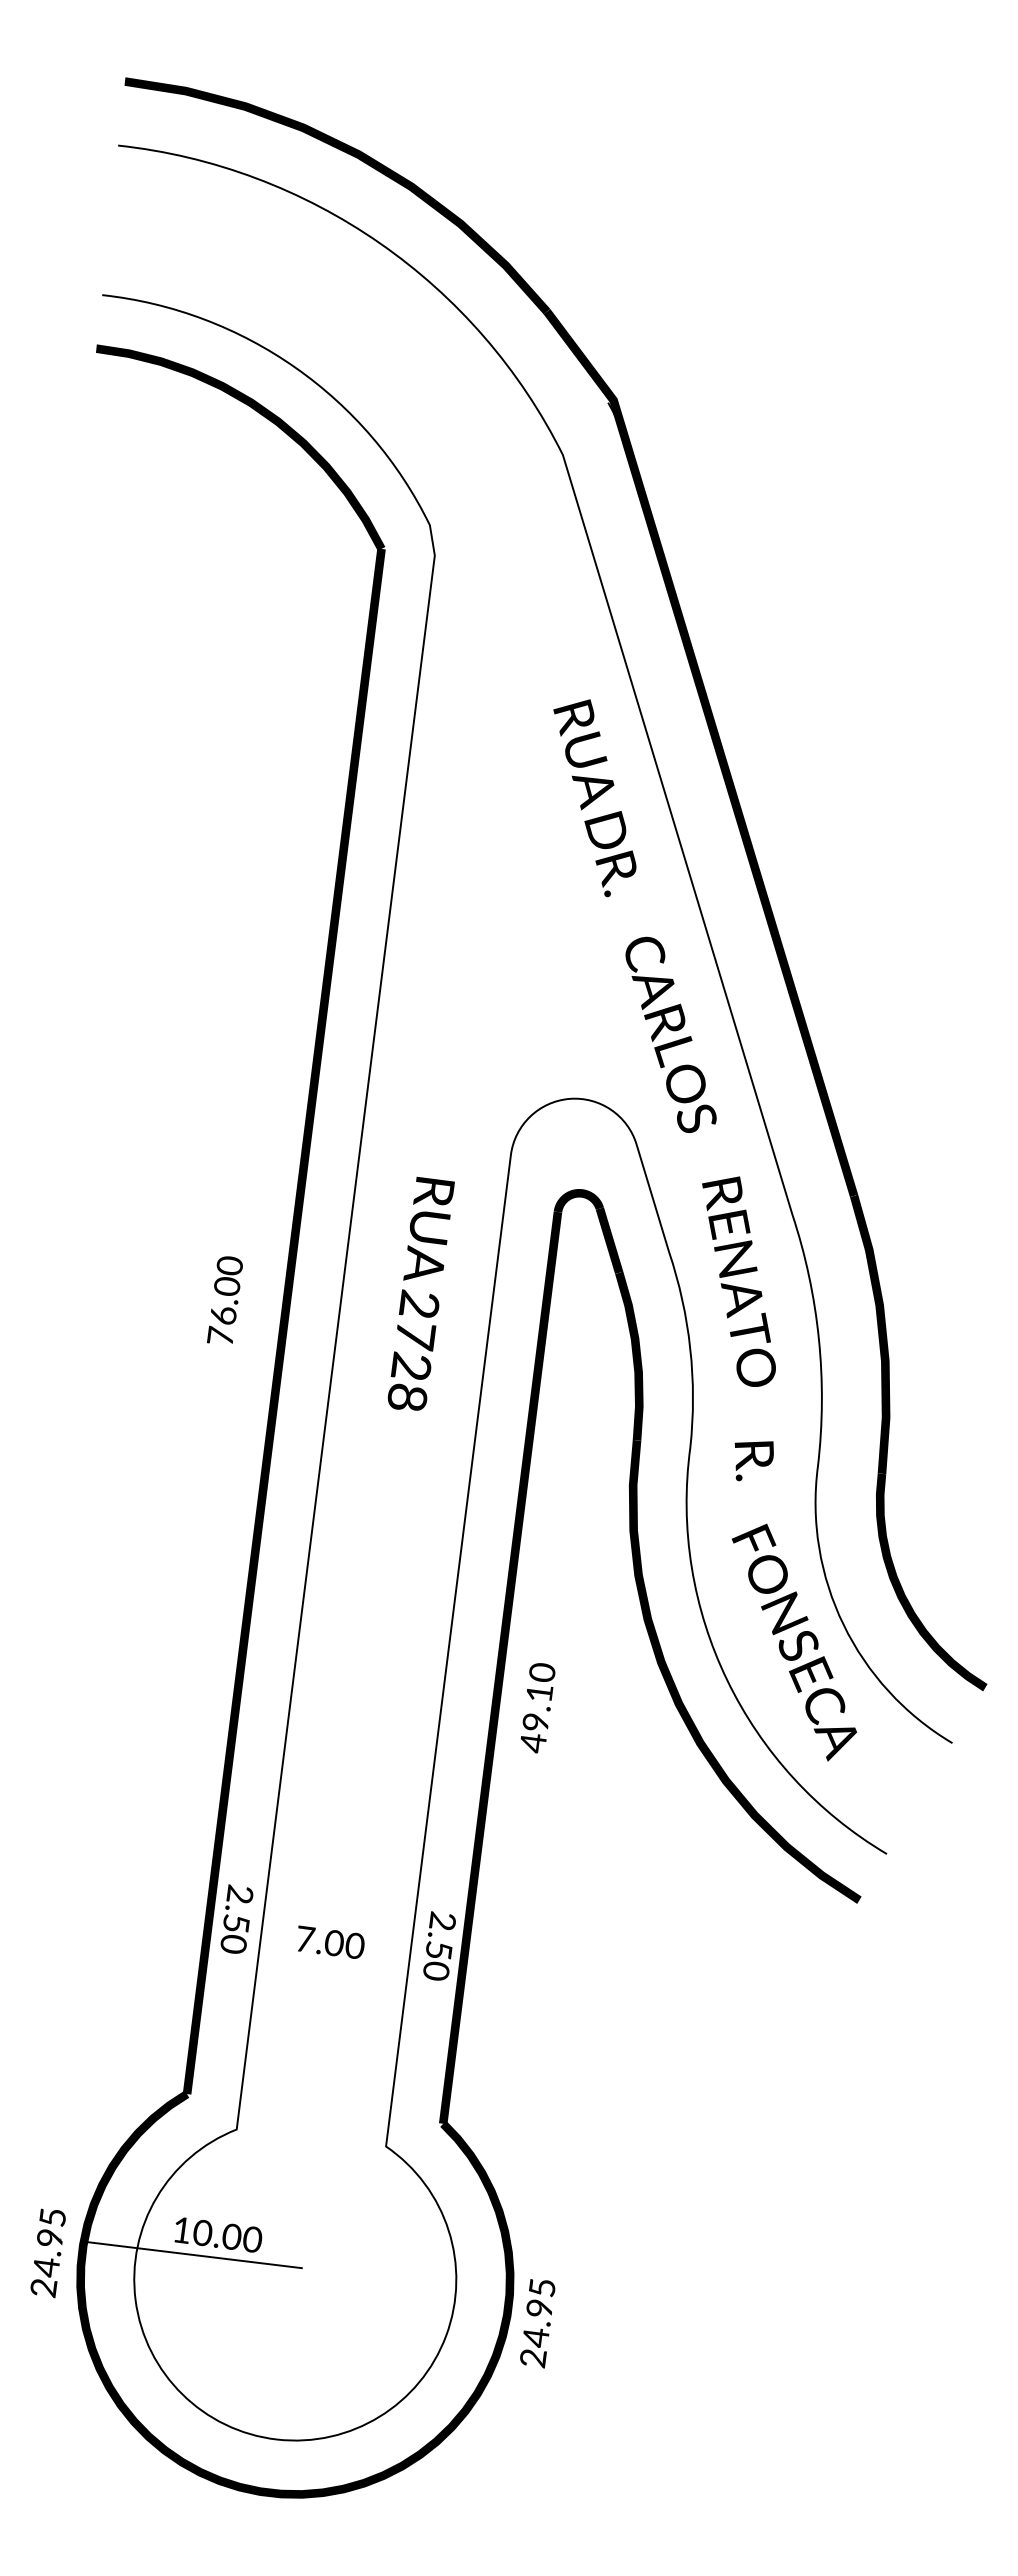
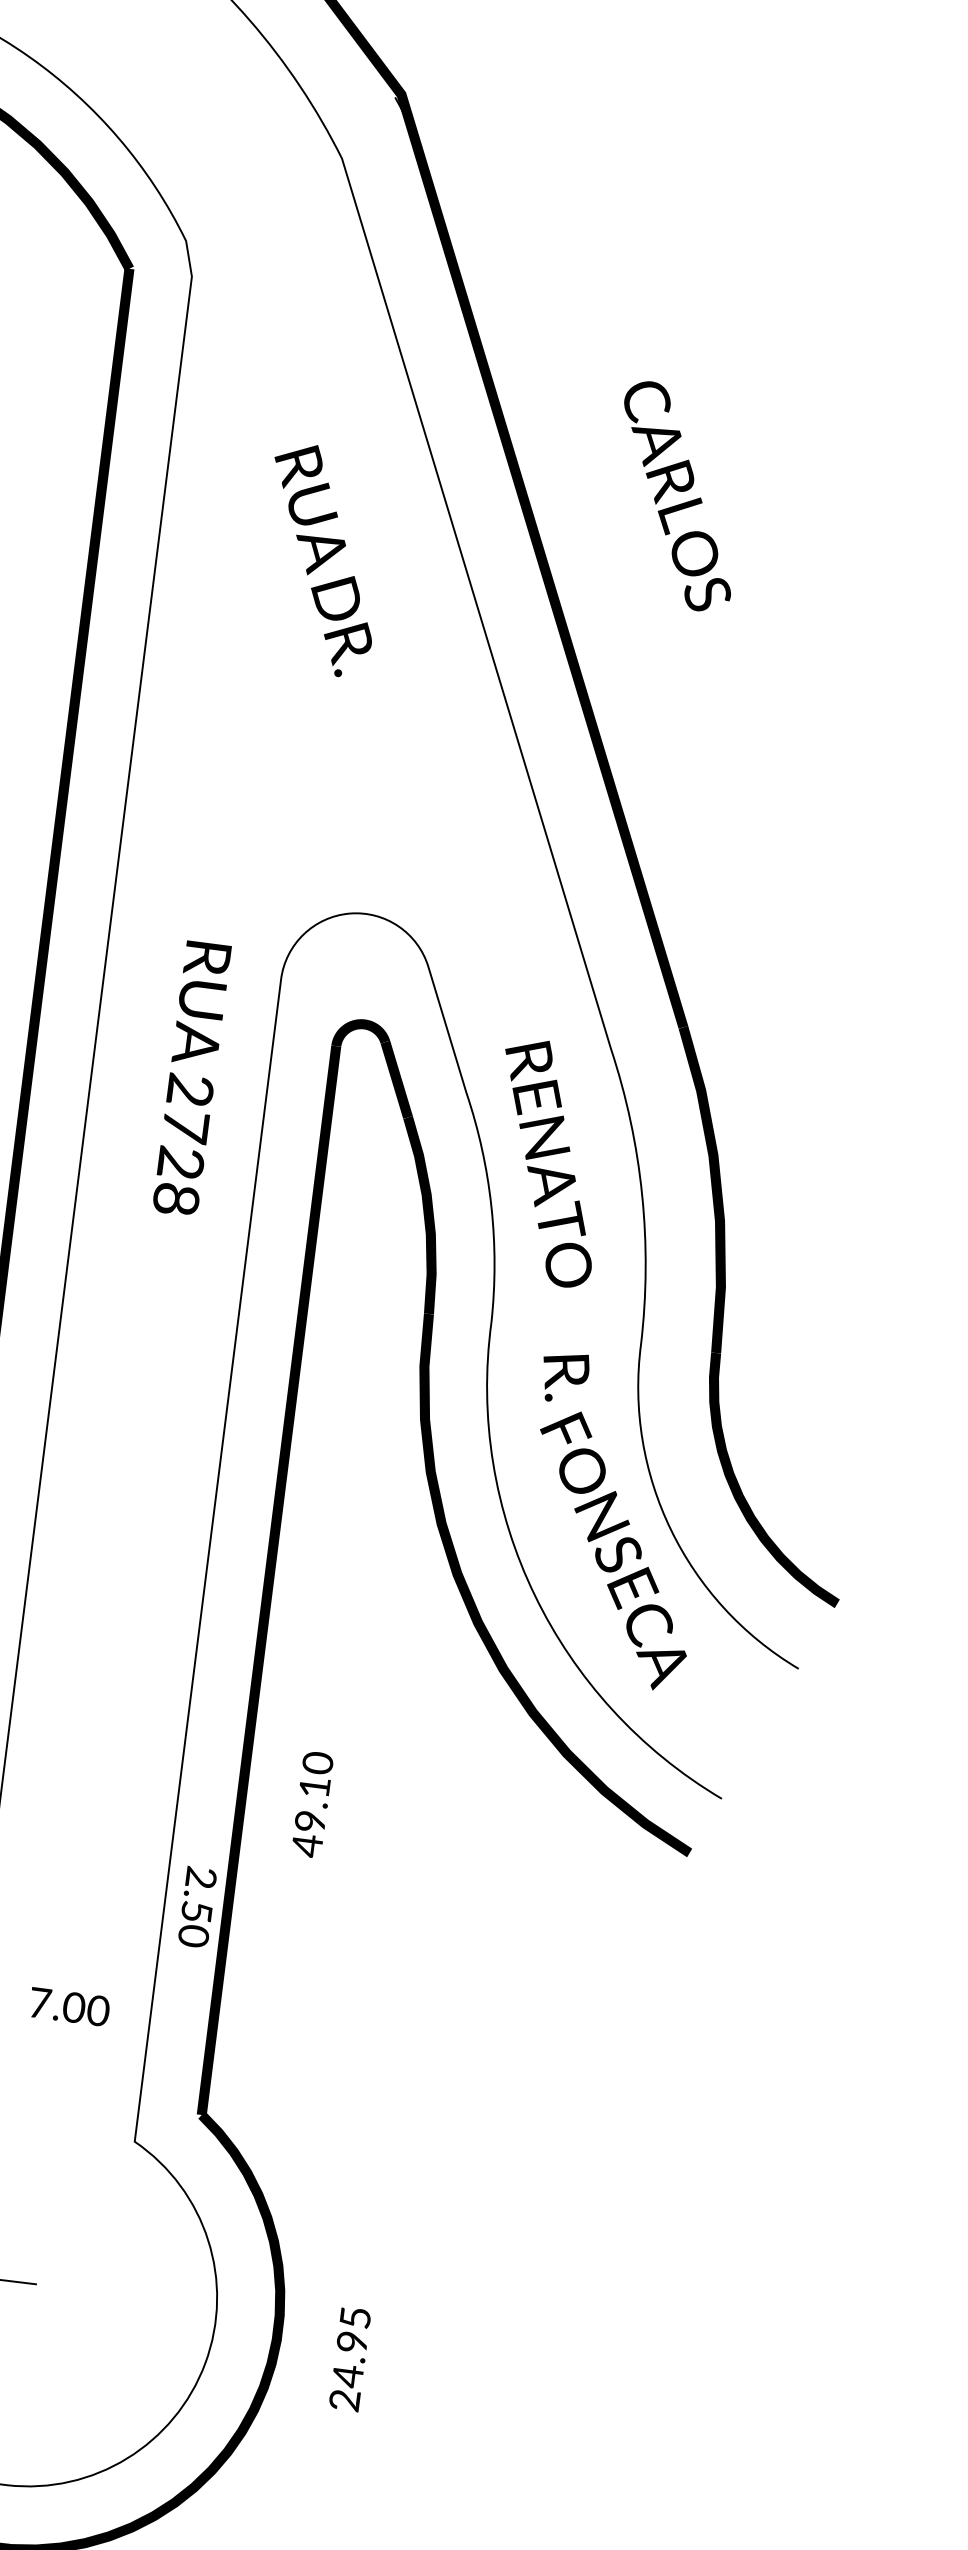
text: (594, 798) -> (322, 561), moved
text: (670, 1034) -> (676, 495), moved
text: (738, 1281) -> (547, 1163), moved
text: (420, 1293) -> (191, 1077), moved
text: (753, 1461) -> (565, 1378), moved
text: (537, 1708) -> (312, 1805), moved
text: (331, 1941) -> (70, 2005), moved
text: (537, 2323) -> (349, 2359), moved

